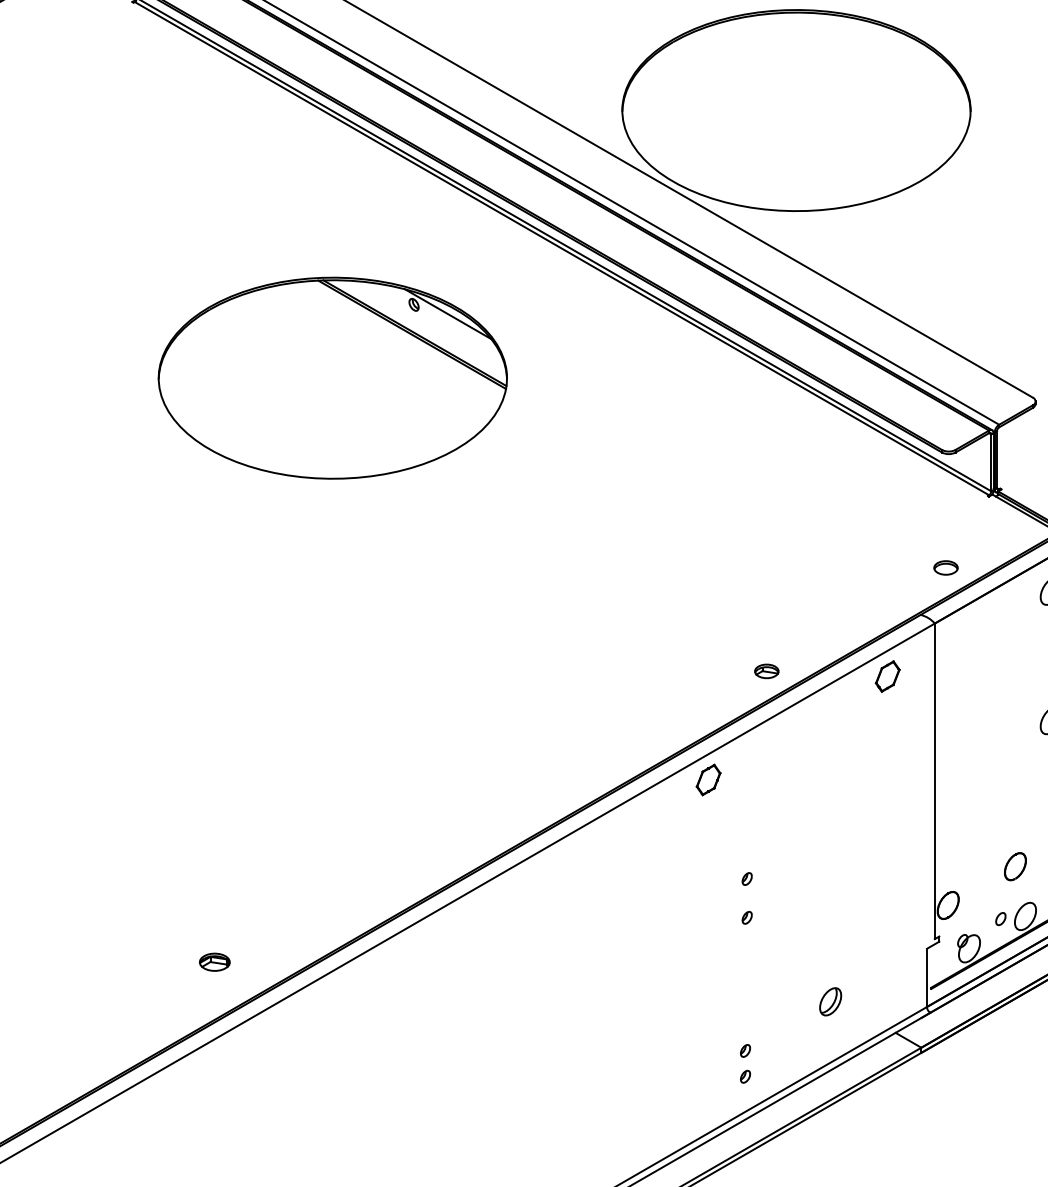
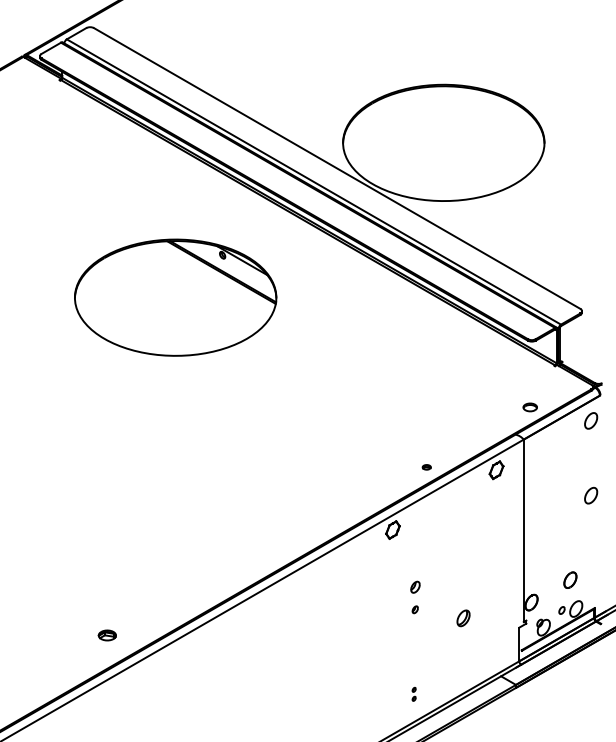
part: (766, 671) -> (426, 467), size x0.6
part: (745, 879) -> (414, 587), size x1.6
part: (830, 1002) -> (463, 618), moved
part: (744, 1064) -> (413, 694), size x0.6

